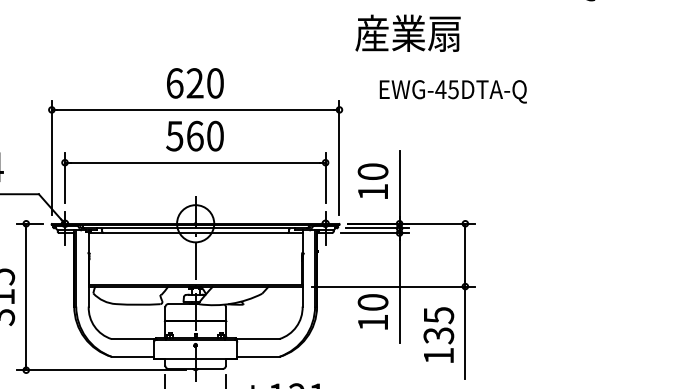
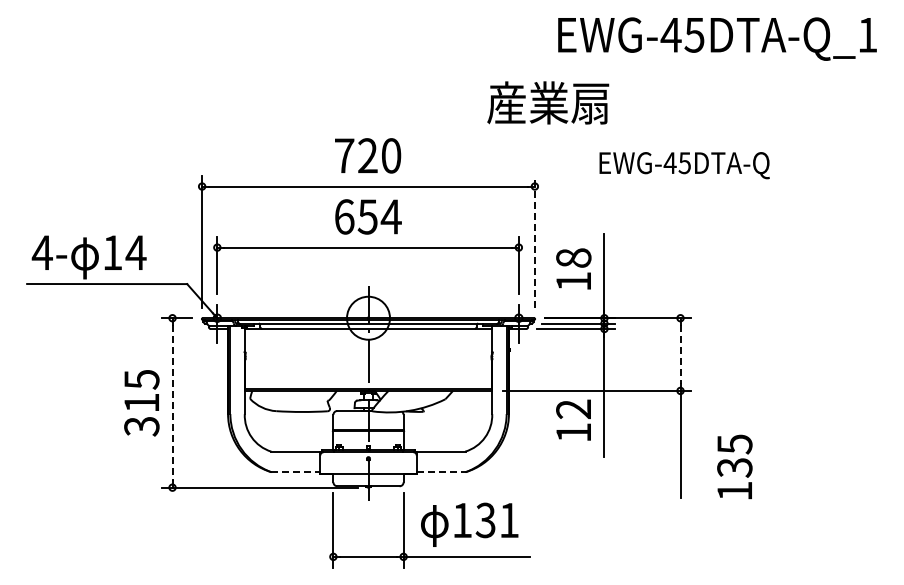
text: (408, 32) -> (548, 102), moved
text: (174, 83) -> (344, 155), 620 -> 720
text: (453, 91) -> (684, 165), moved
text: (194, 135) -> (367, 216), 560 -> 654
line: (339, 157) -> (534, 241), solid -> dashed
text: (372, 171) -> (573, 257), 10 -> 18
line: (465, 255) -> (680, 354), solid -> dashed
line: (26, 297) -> (172, 403), solid -> dashed
text: (372, 302) -> (573, 409), 10 -> 12
text: (438, 334) -> (734, 466), moved
line: (133, 357) -> (296, 472), solid -> dashed
line: (258, 357) -> (441, 472), solid -> dashed

